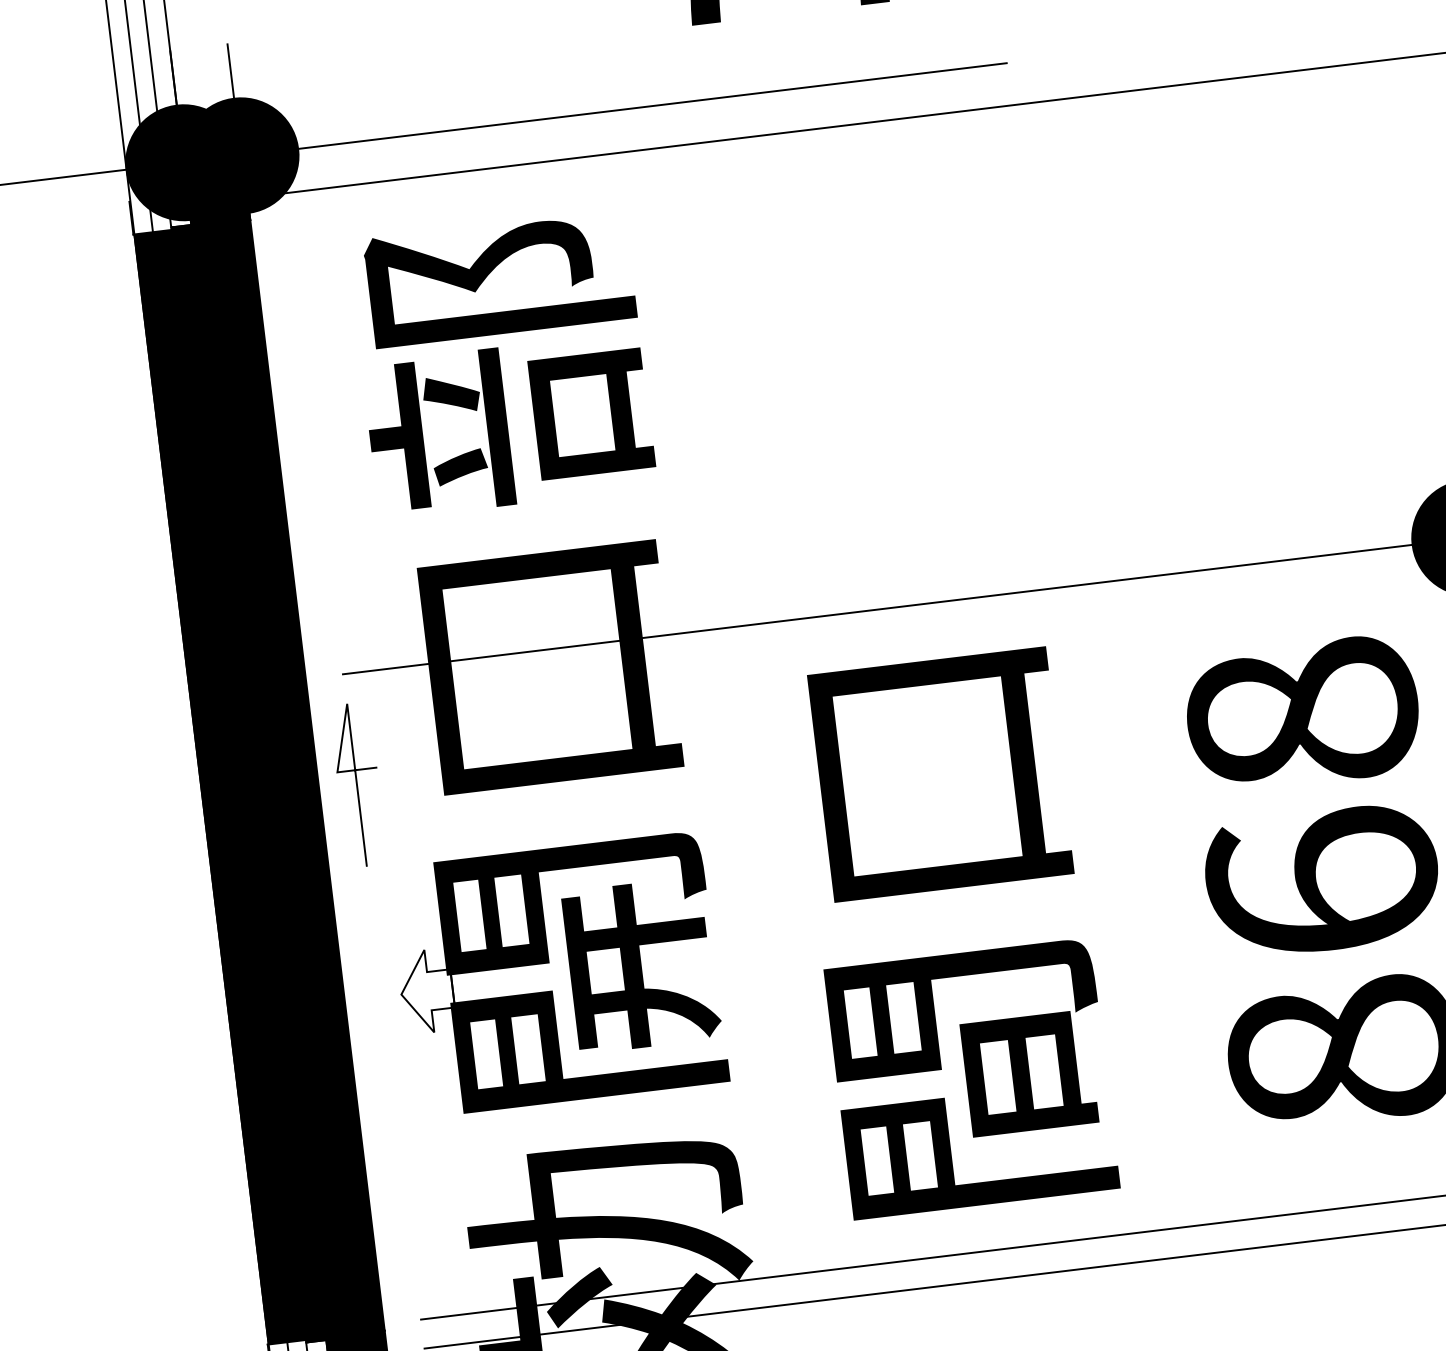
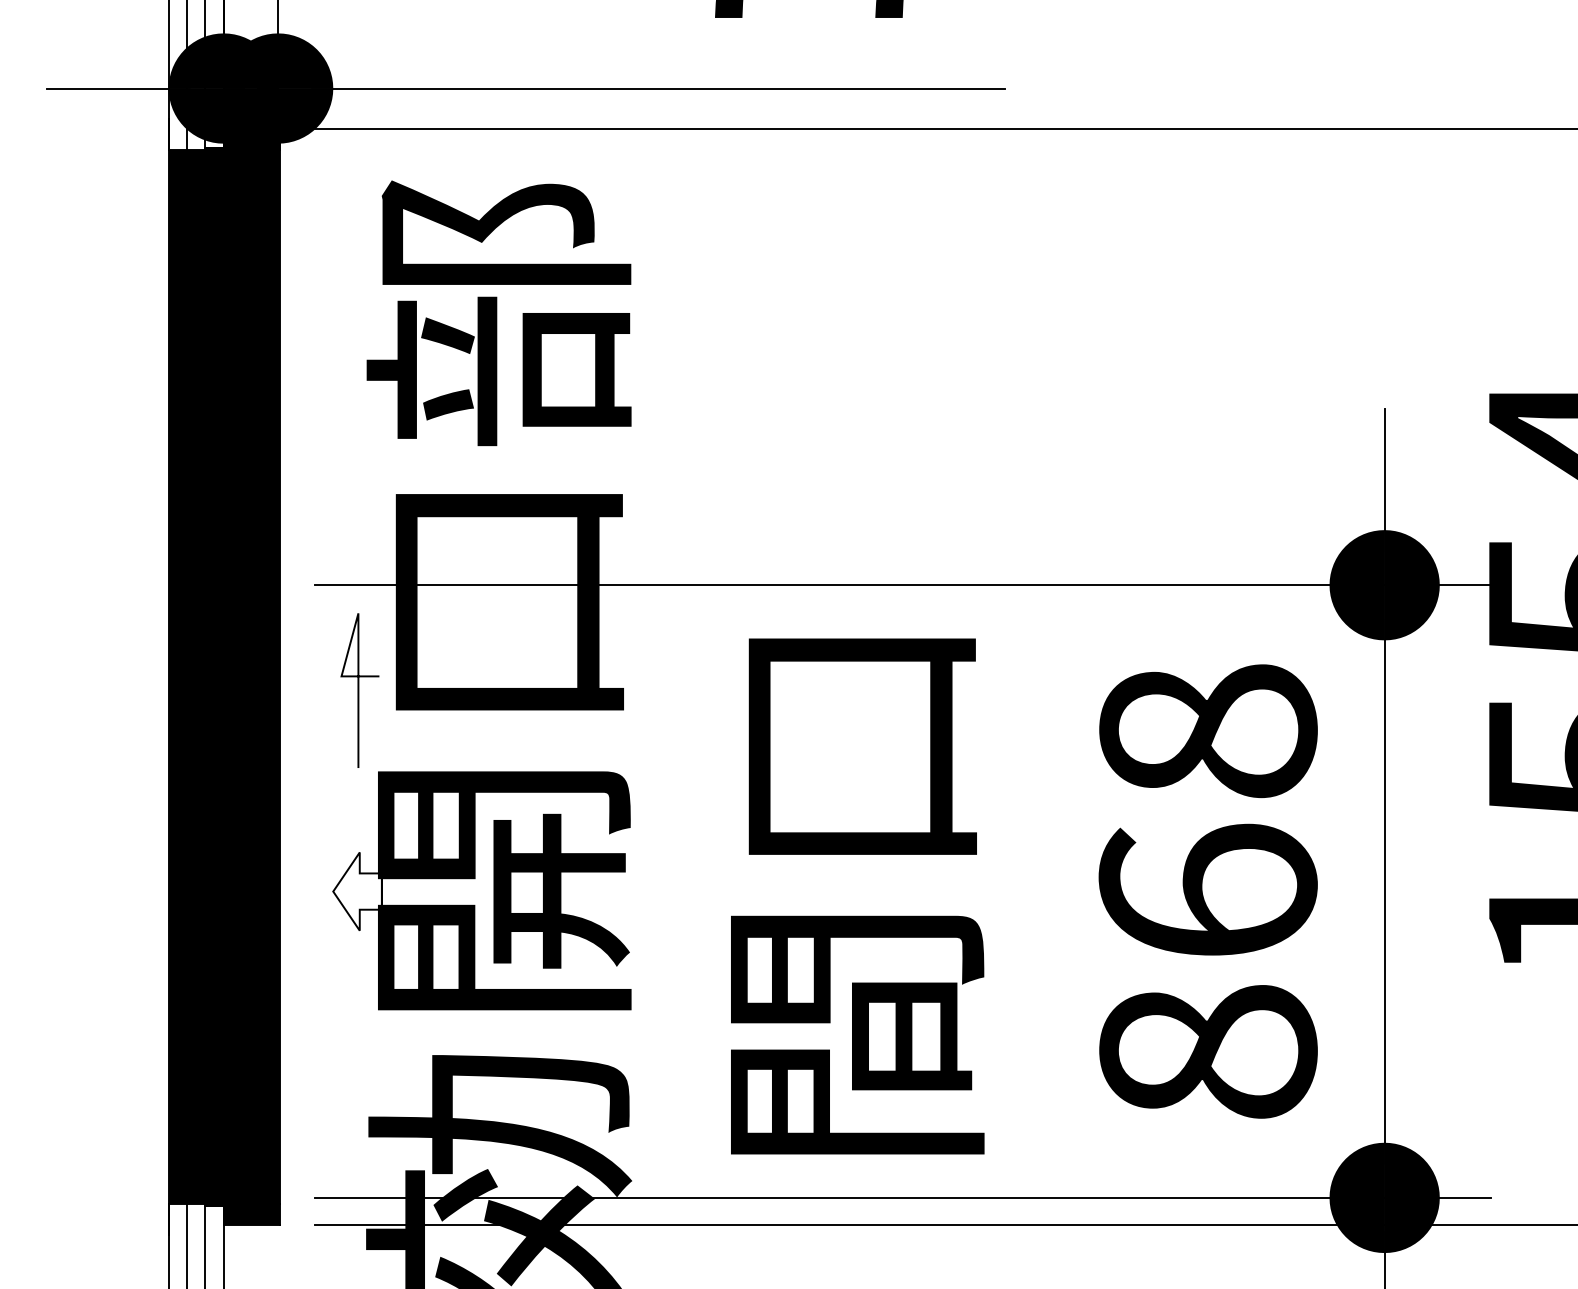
line: (358, 784) -> (359, 690), moved

